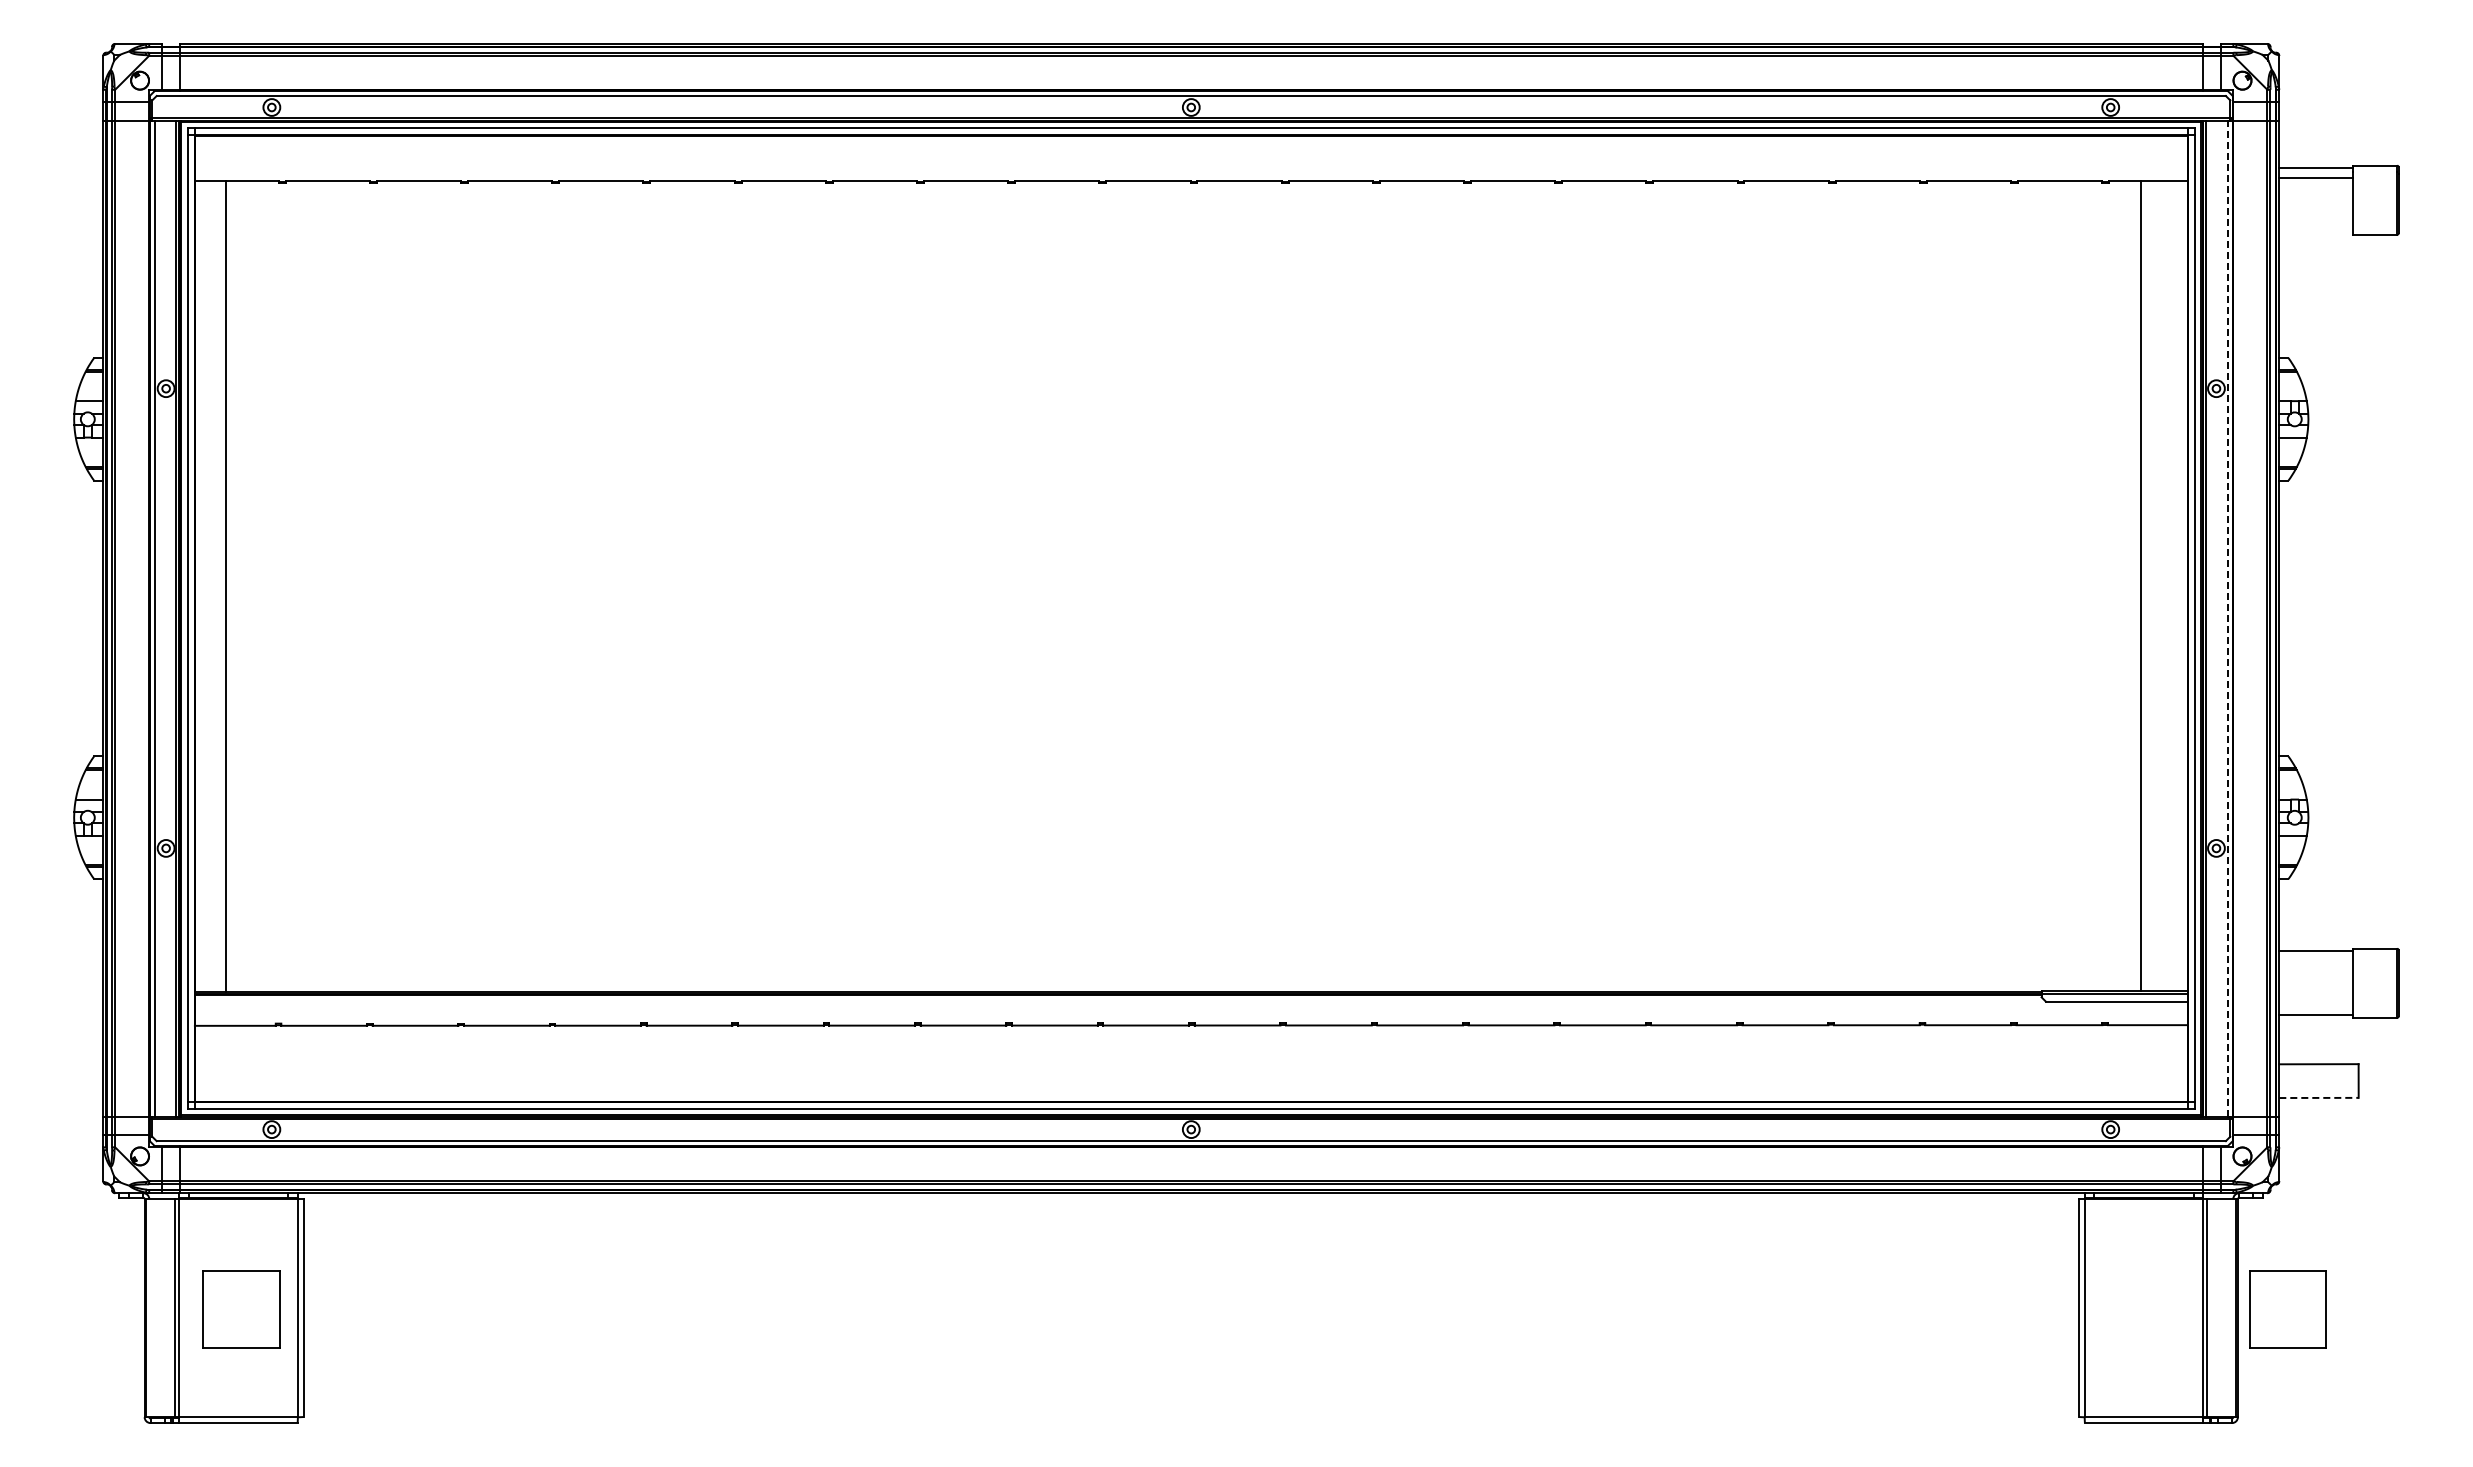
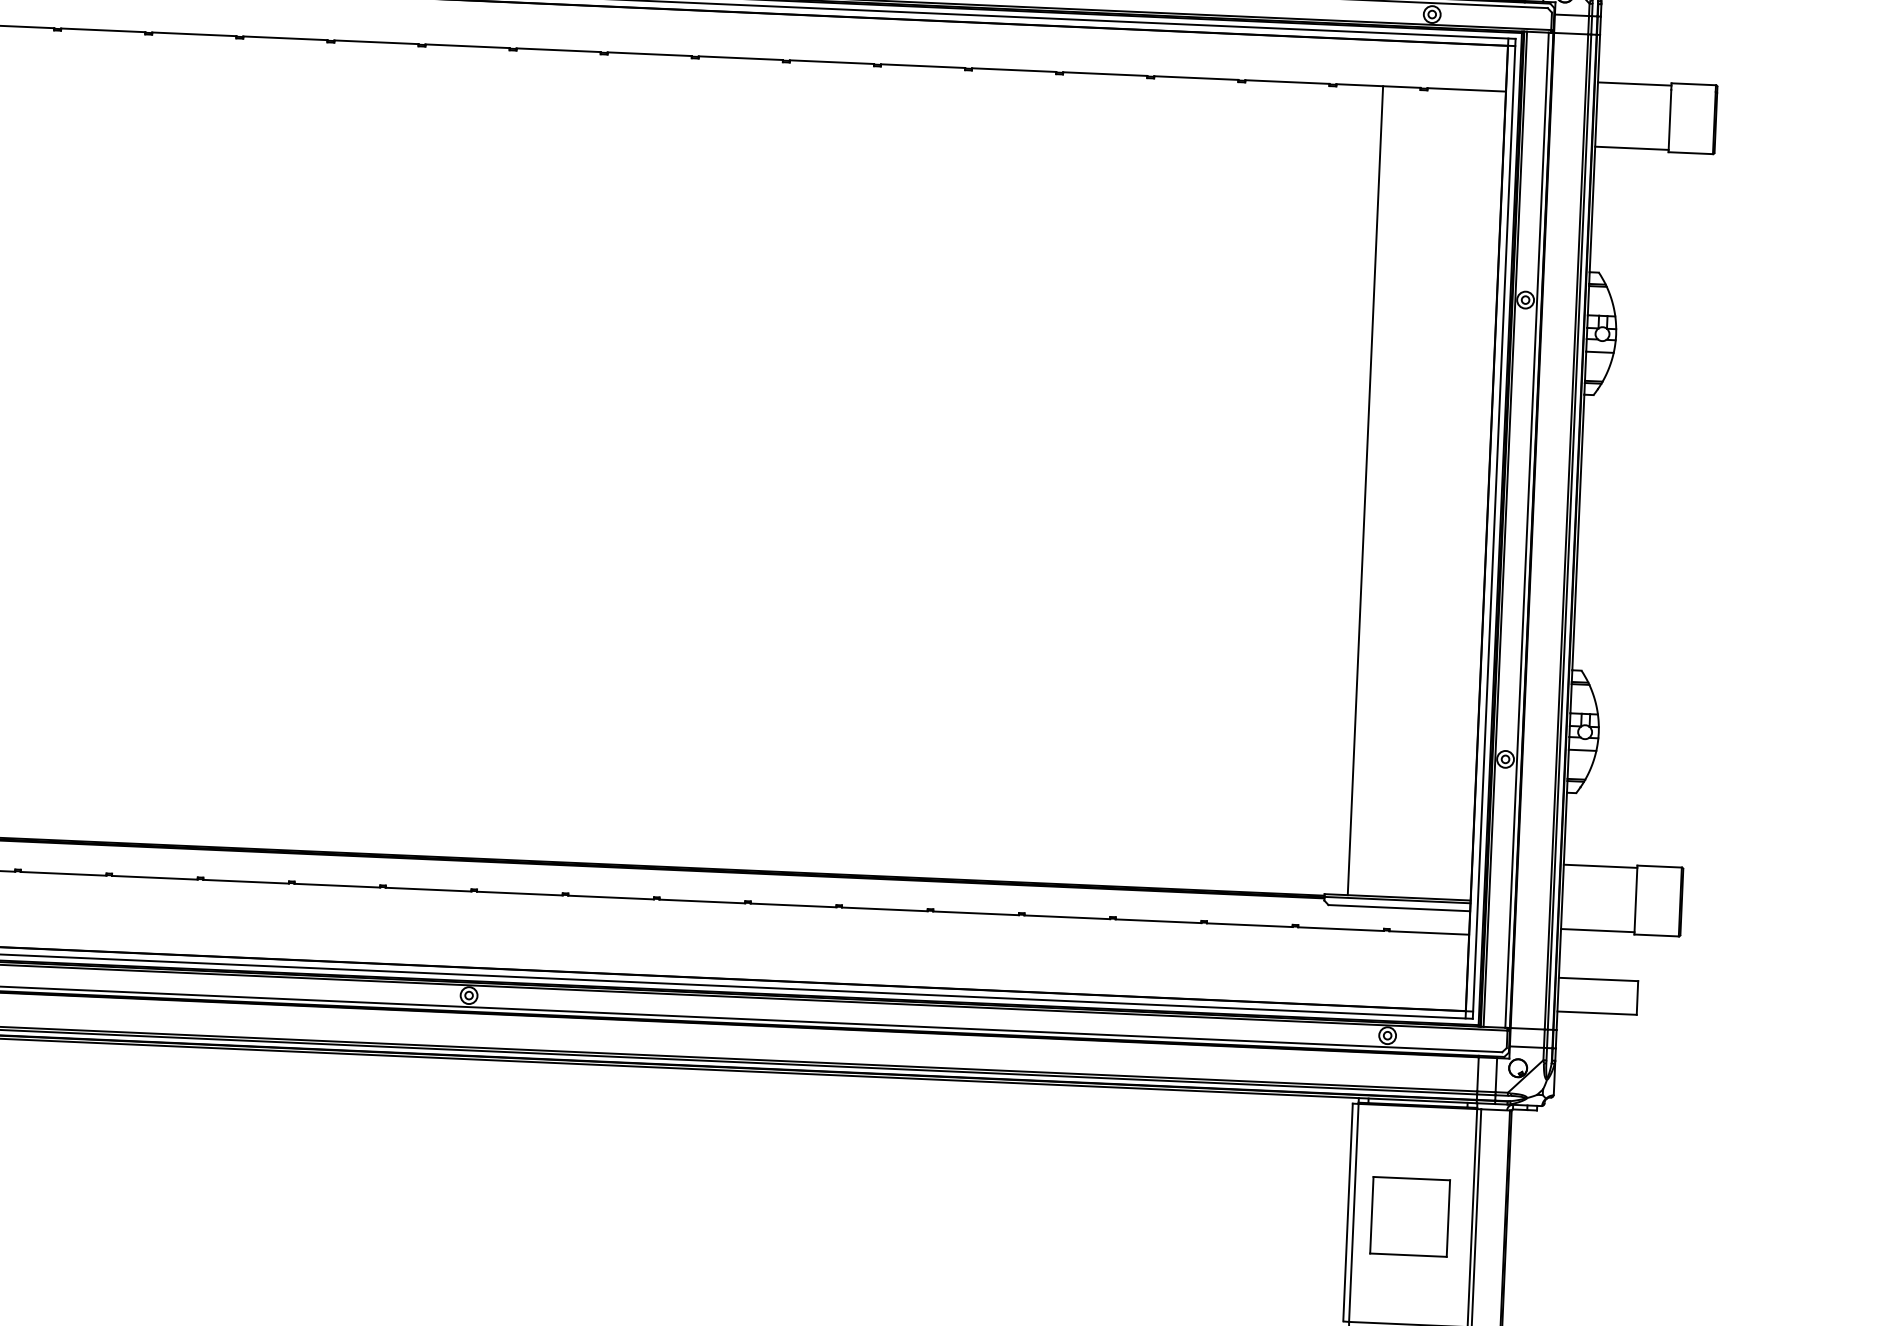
line: (2315, 178) -> (1631, 148), moved
line: (2140, 585) -> (1365, 490), moved
line: (2227, 618) -> (1526, 530), dashed -> solid
line: (2318, 1097) -> (1596, 1012), dashed -> solid
part: (2287, 1309) -> (1409, 1216), moved

